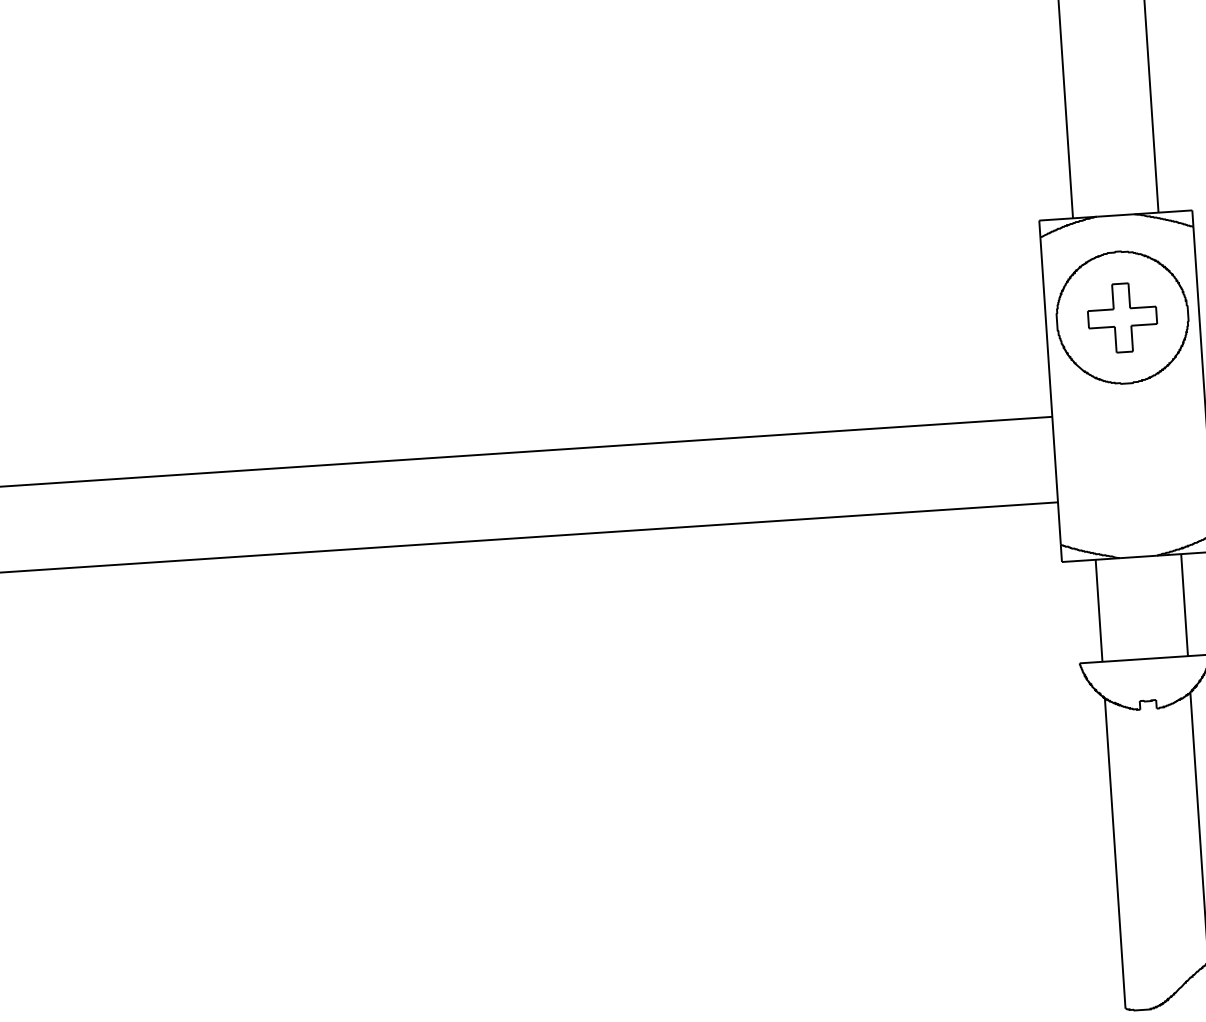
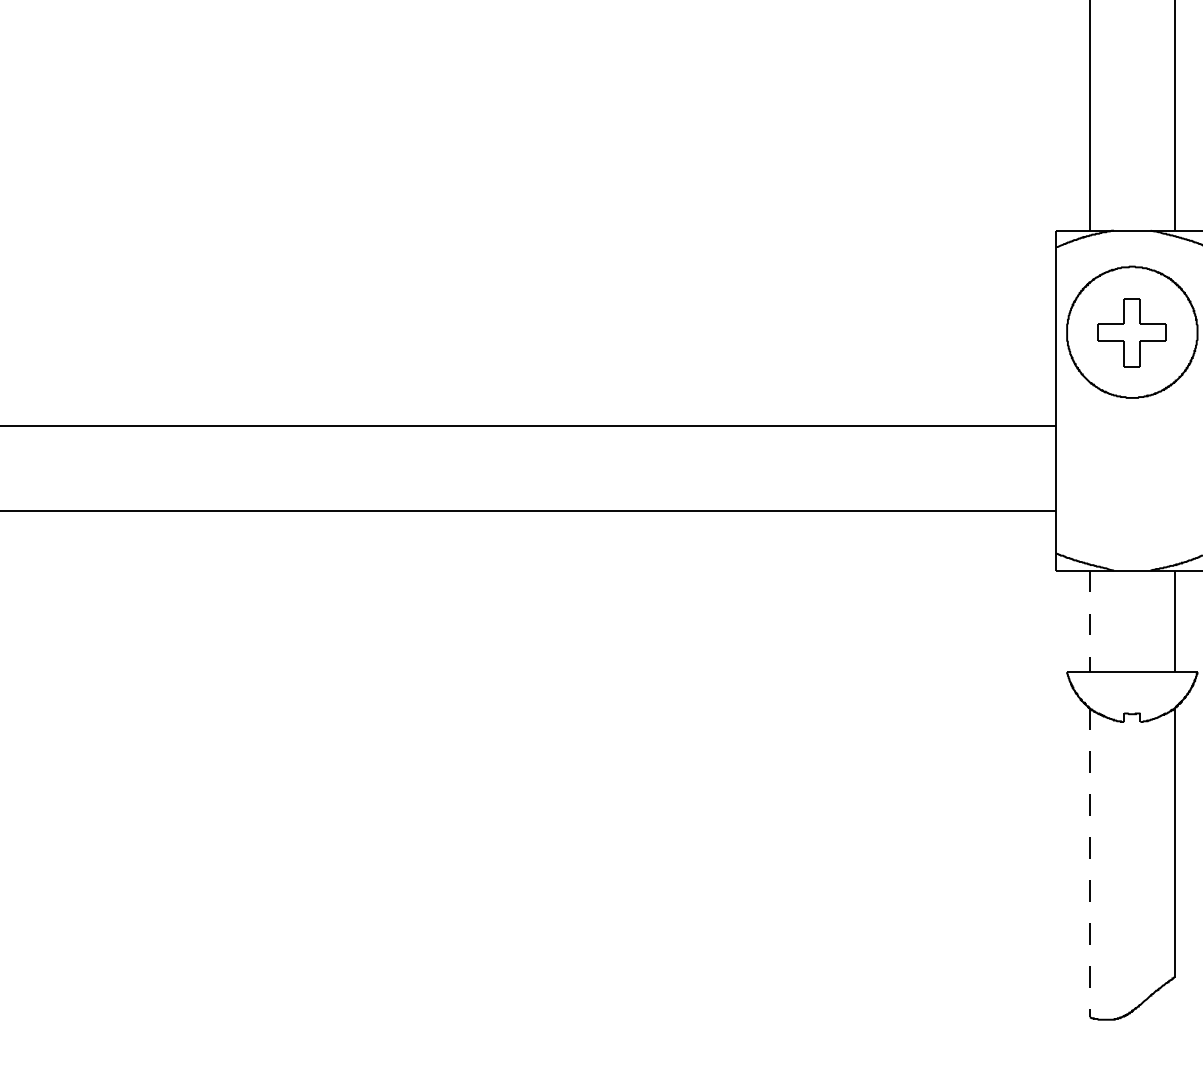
line: (1098, 610) -> (1089, 621), solid -> dashed
line: (1114, 853) -> (1089, 862), solid -> dashed

